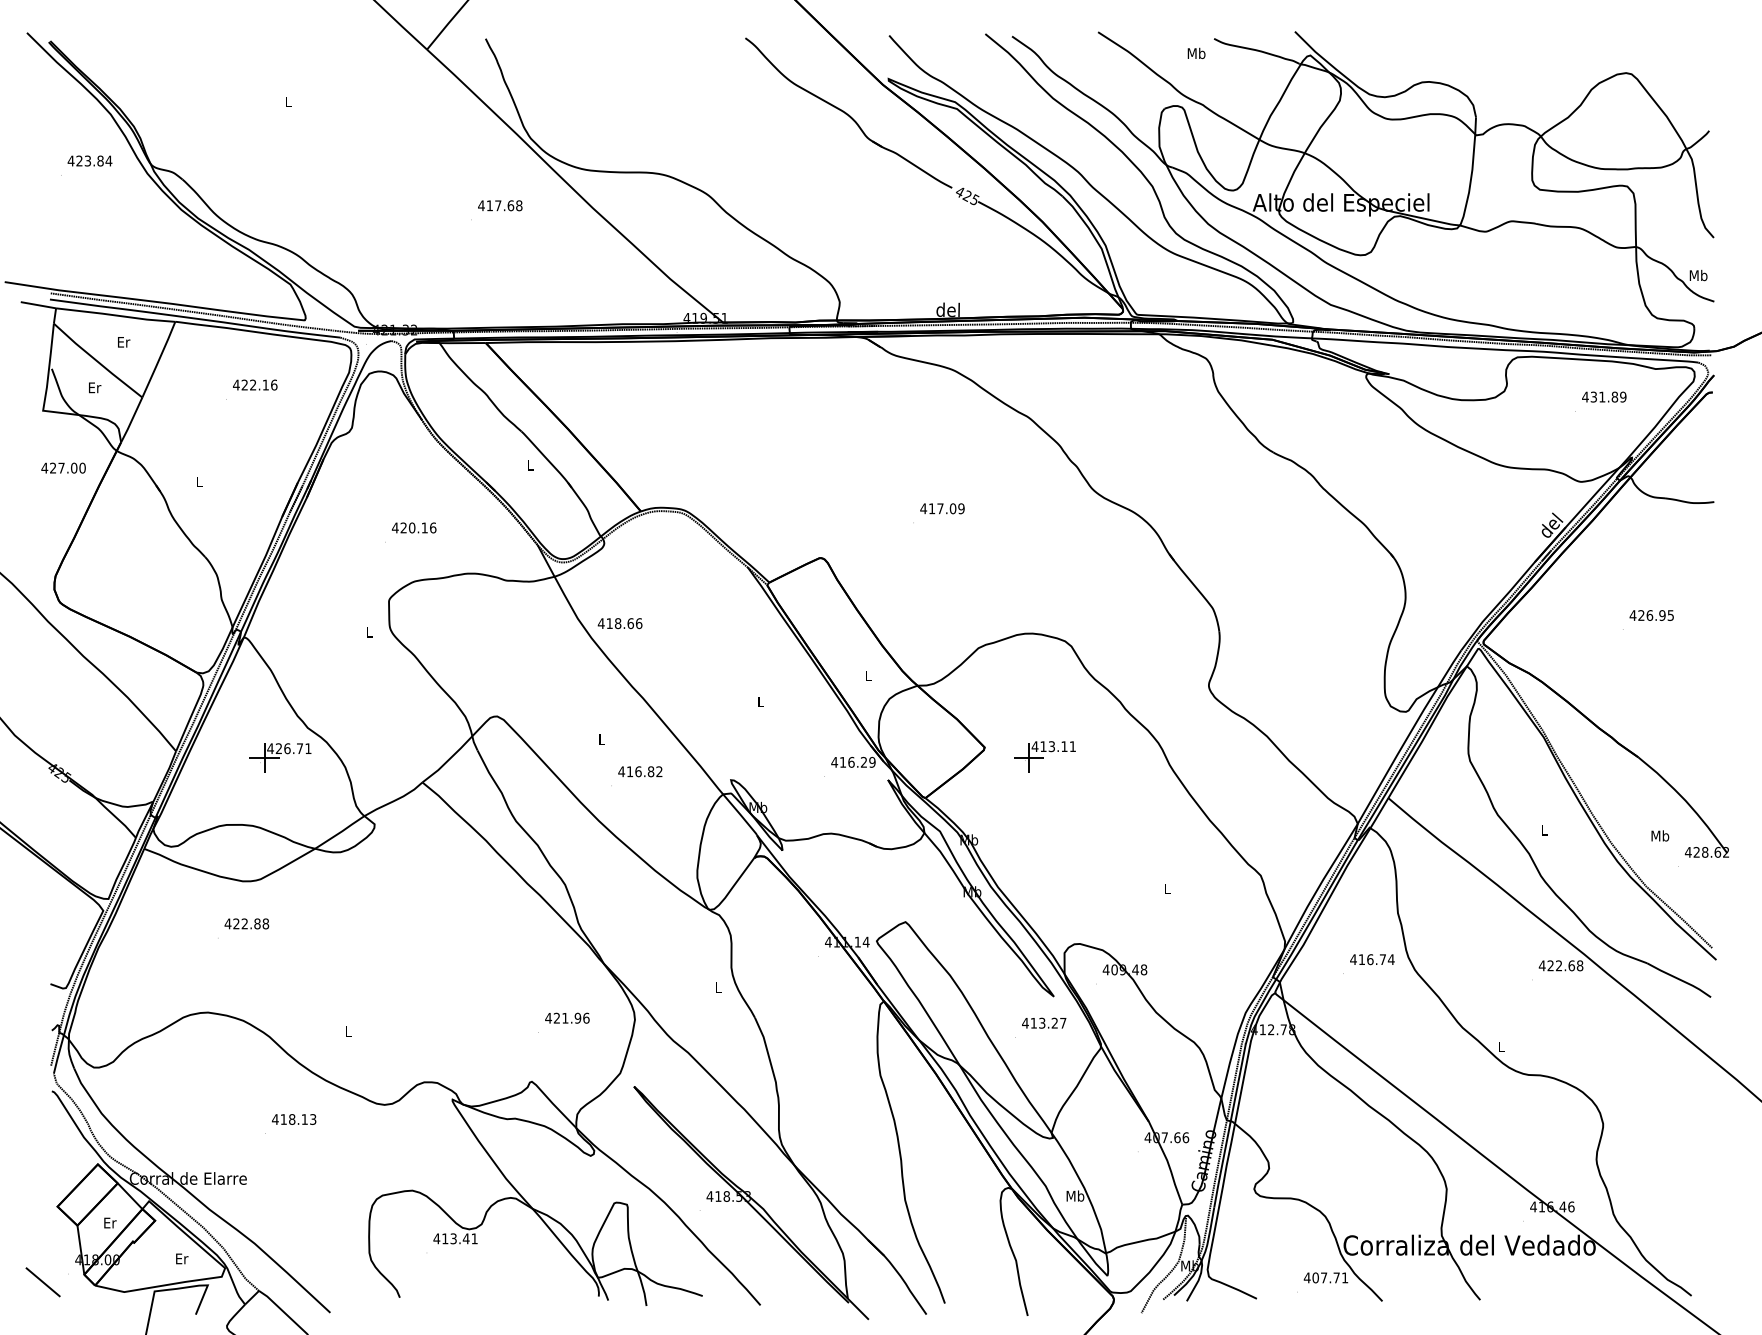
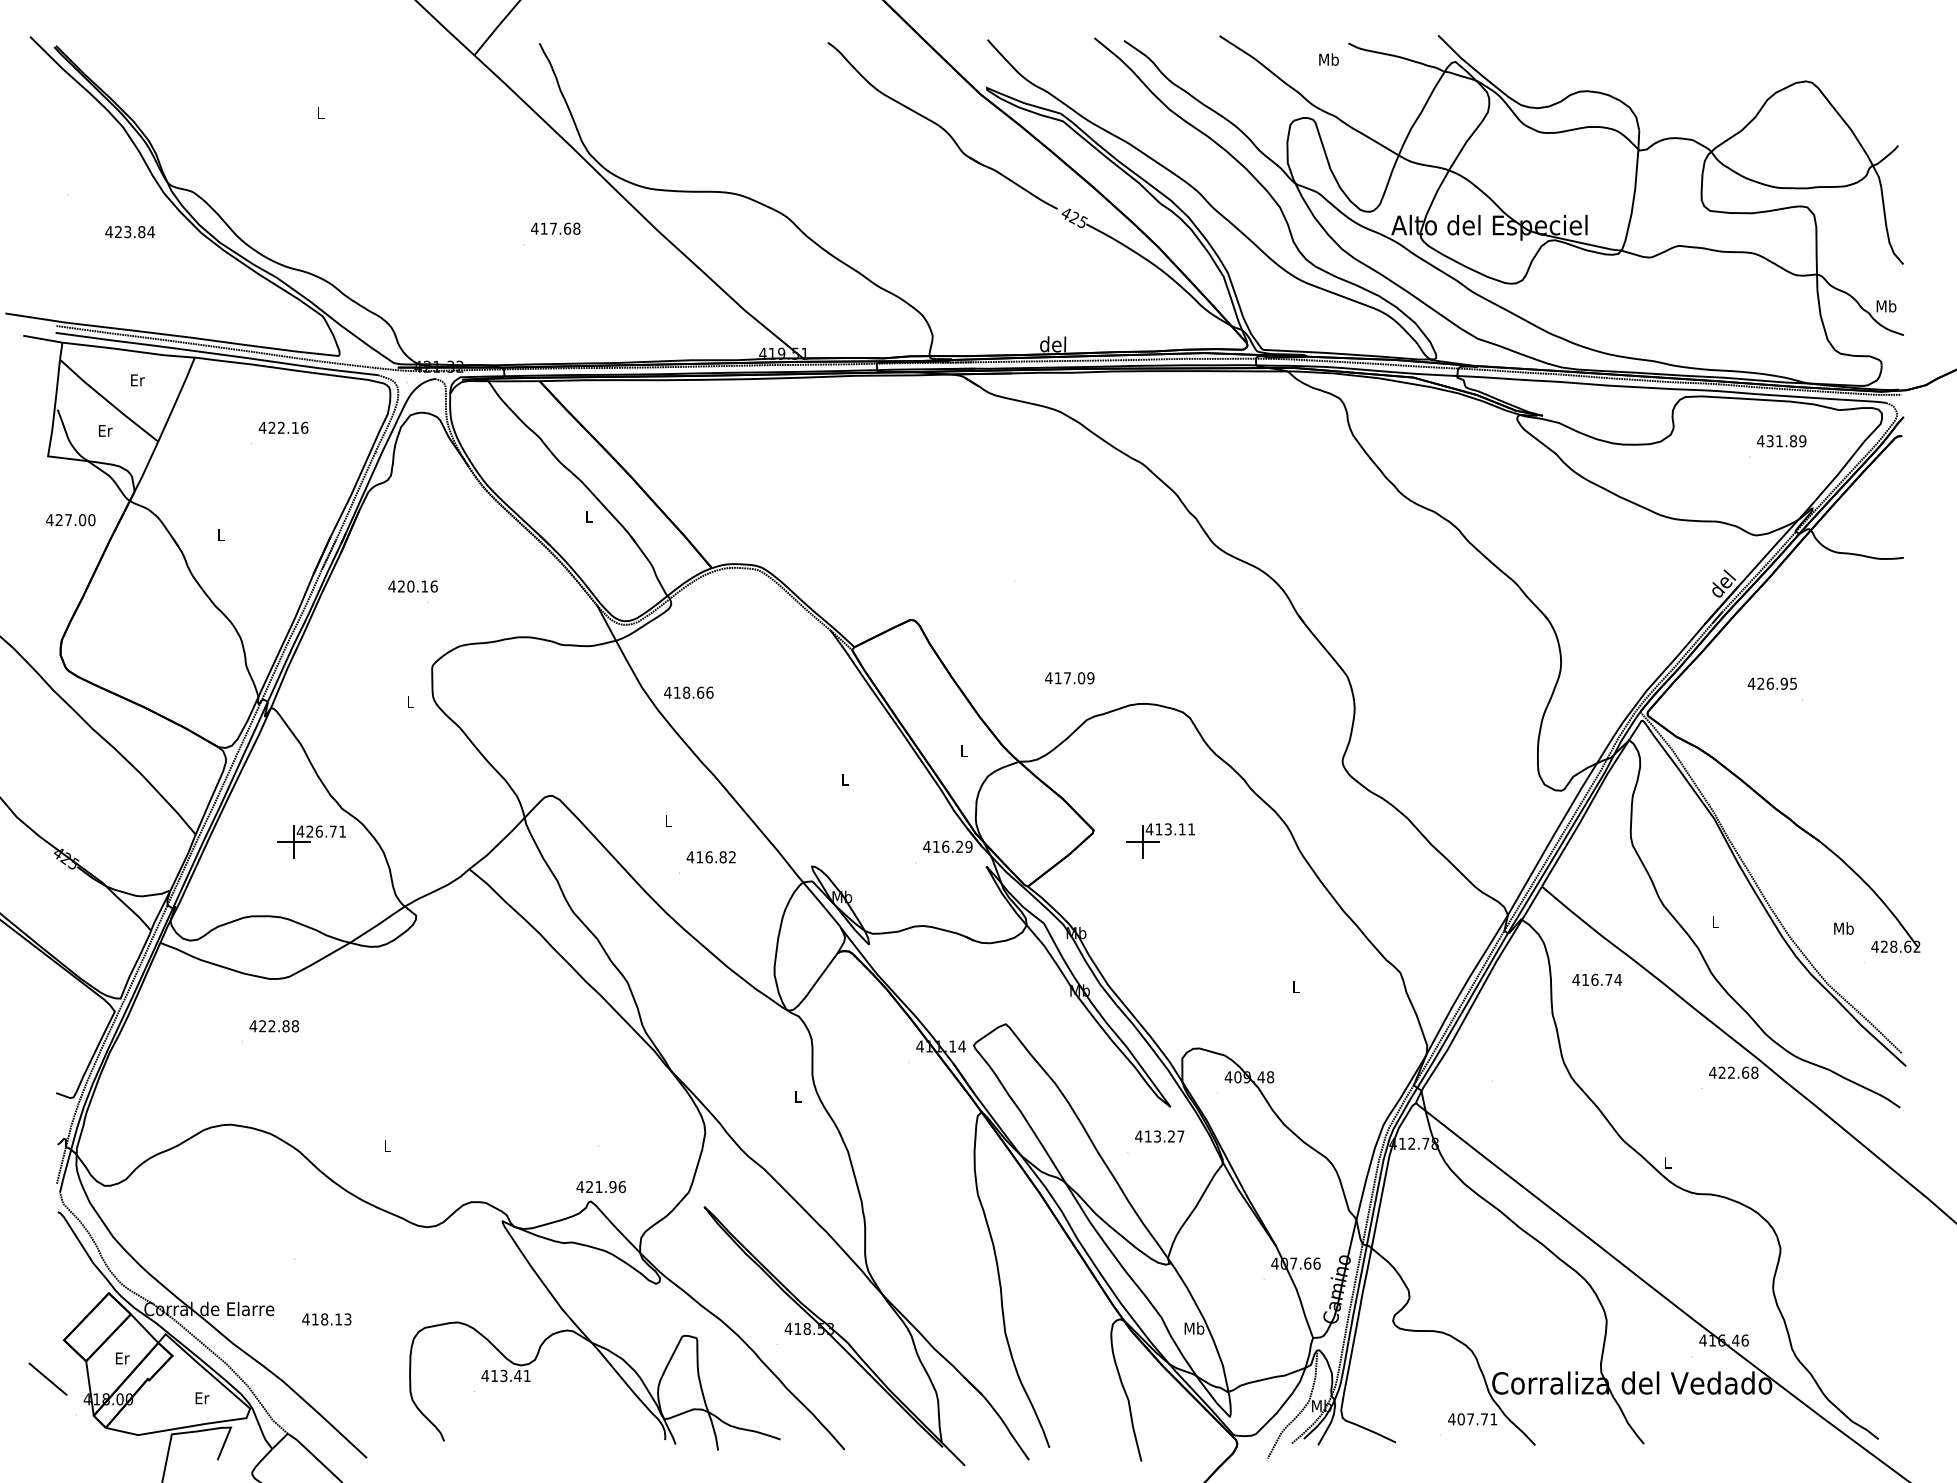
text: (89, 161) -> (129, 232), moved
text: (942, 509) -> (1069, 678), moved
text: (413, 527) -> (412, 586), moved
text: (1650, 615) -> (1771, 683), moved
text: (1372, 959) -> (1597, 979), moved
text: (566, 1018) -> (600, 1187), moved
text: (293, 1119) -> (326, 1319), moved
line: (42, 1281) -> (47, 1378), moved

